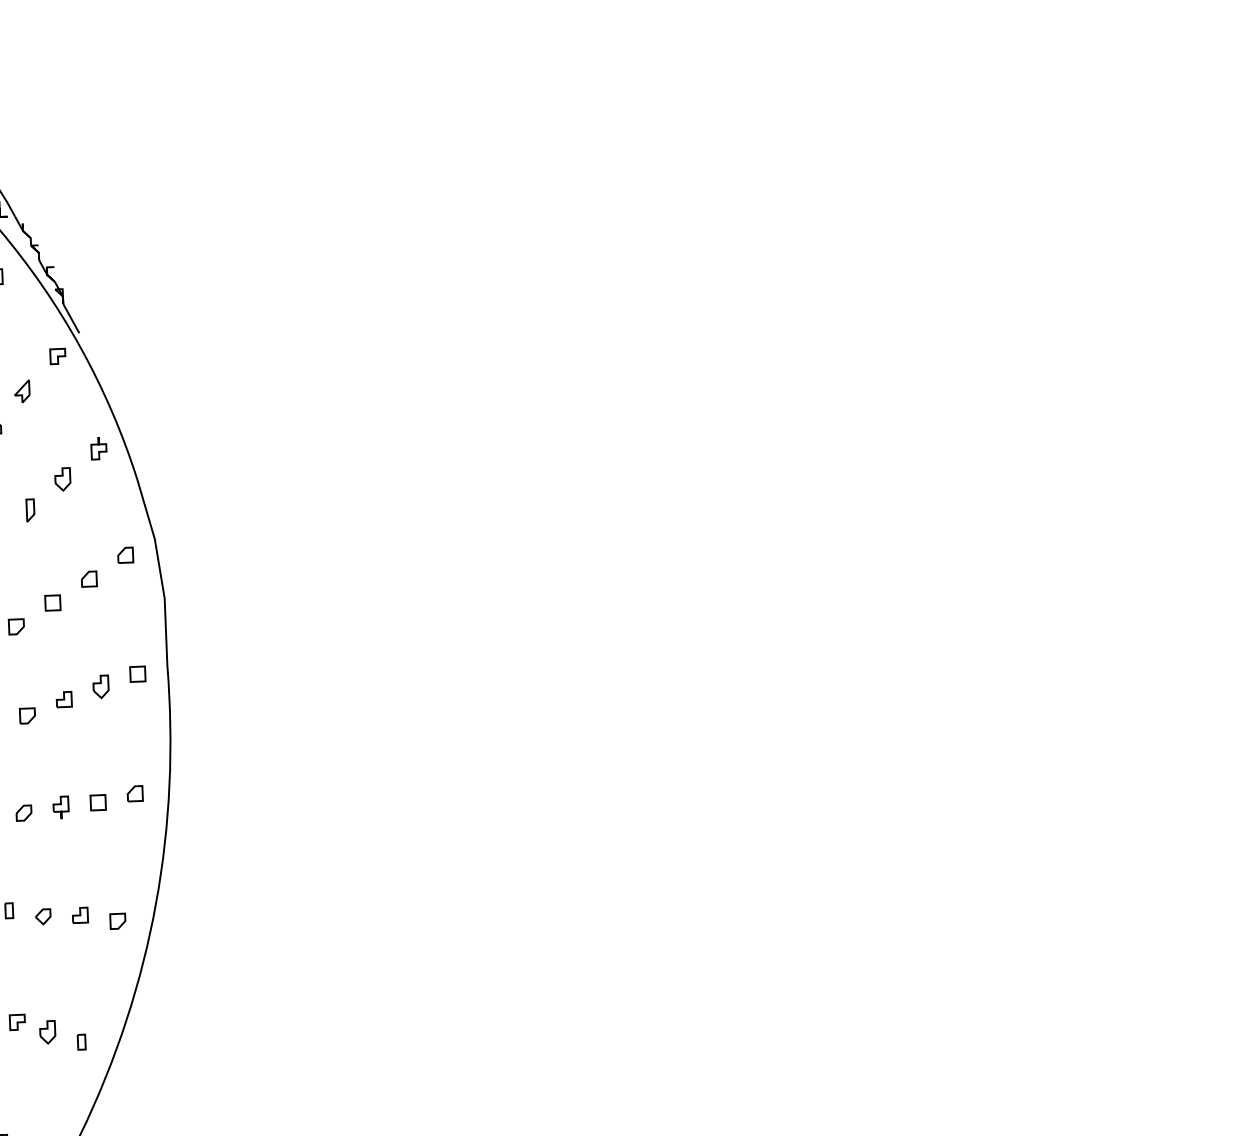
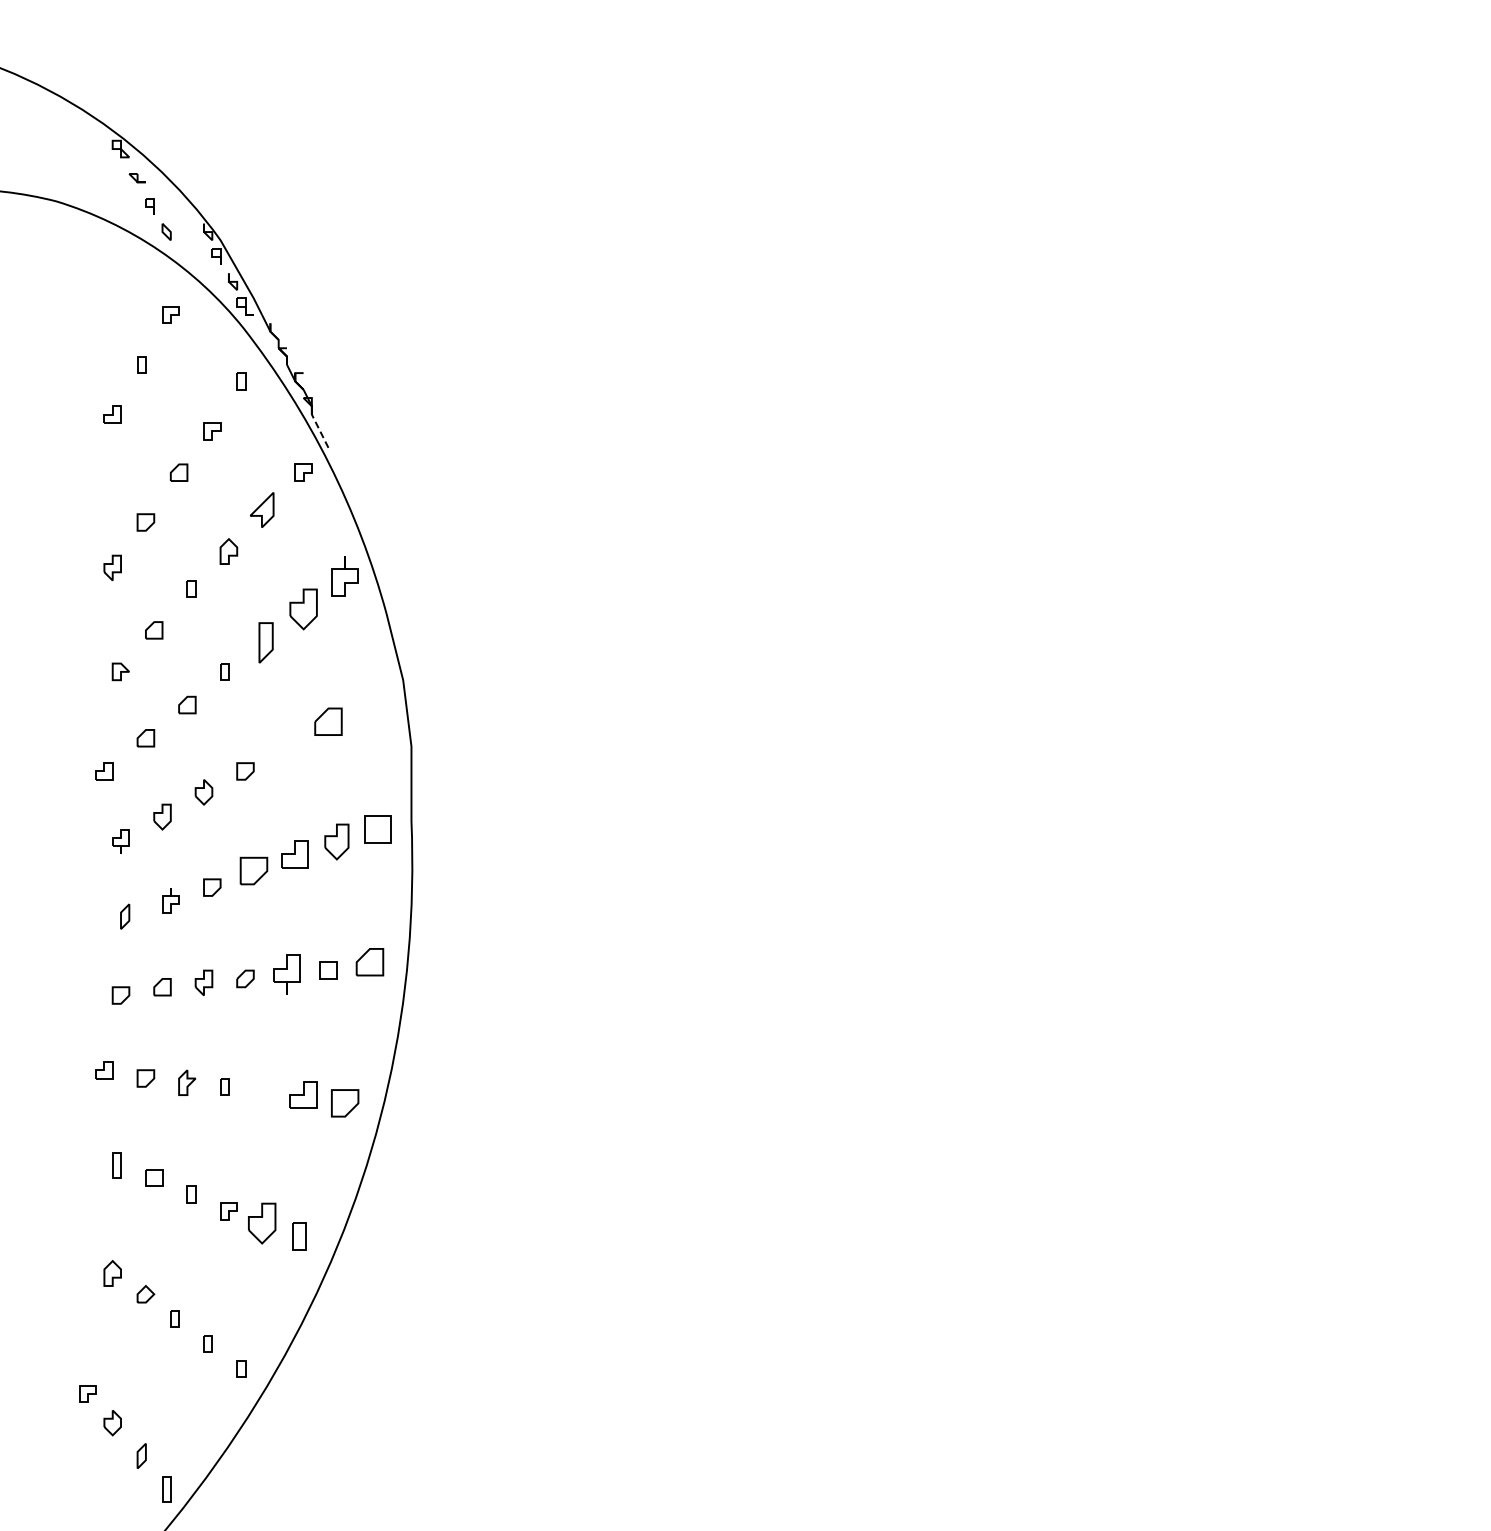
line: (71, 318) -> (320, 431), solid -> dashed
part: (22, 391) -> (262, 509), size x1.4
part: (98, 448) -> (344, 576), size x1.6
part: (62, 479) -> (303, 609), size x1.6
part: (30, 510) -> (266, 642), size x1.6
part: (125, 555) -> (369, 696), removed
part: (89, 579) -> (328, 721), size x1.6
part: (52, 602) -> (286, 746), removed
part: (138, 674) -> (378, 829), size x1.6
part: (100, 686) -> (336, 841), size x1.4
part: (64, 699) -> (295, 854), size x1.6
part: (27, 715) -> (253, 870), size x1.6
part: (134, 793) -> (369, 962), size x1.6
part: (60, 806) -> (286, 973), size x1.6
part: (80, 914) -> (303, 1094), size x1.6
part: (43, 916) -> (262, 1094), removed
part: (117, 921) -> (344, 1103), size x1.6
part: (47, 1032) -> (261, 1223), size x1.6
part: (81, 1041) -> (299, 1235), size x1.6

